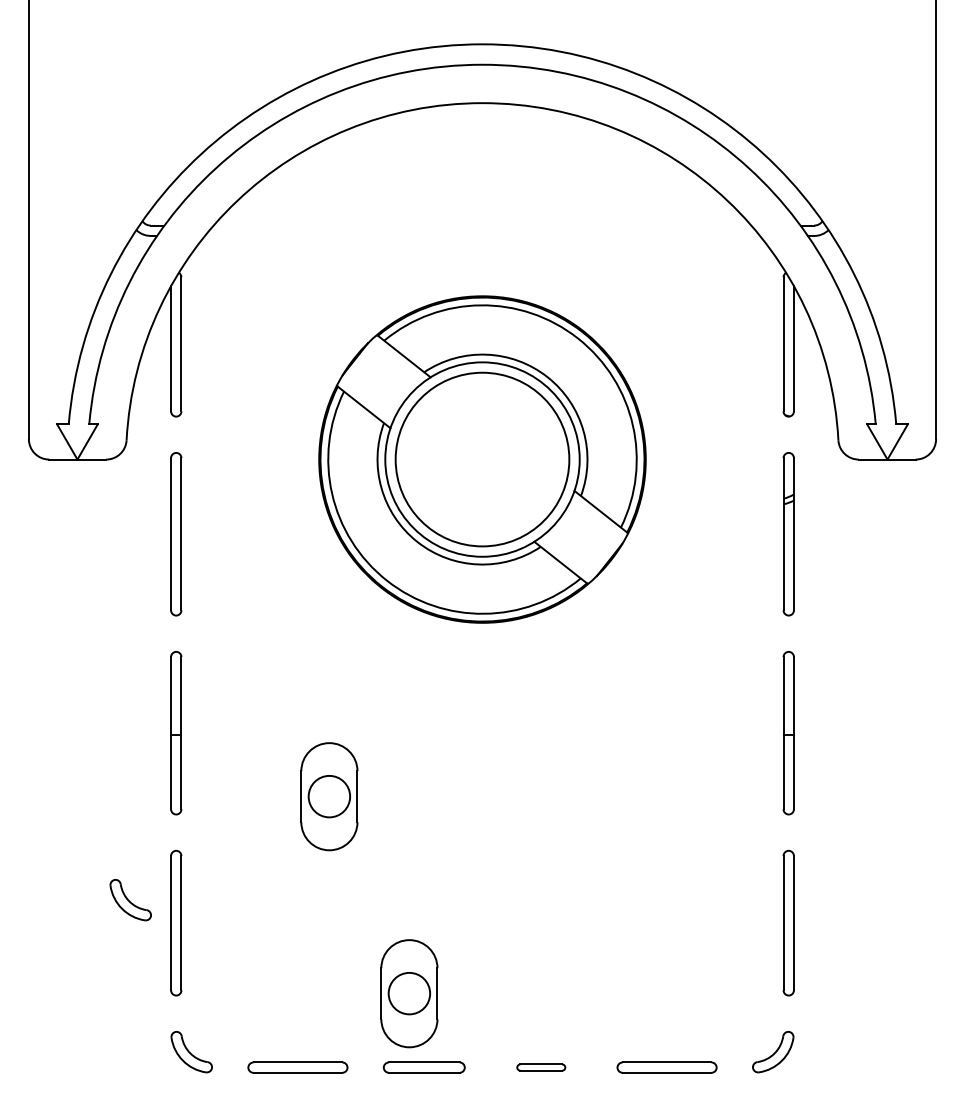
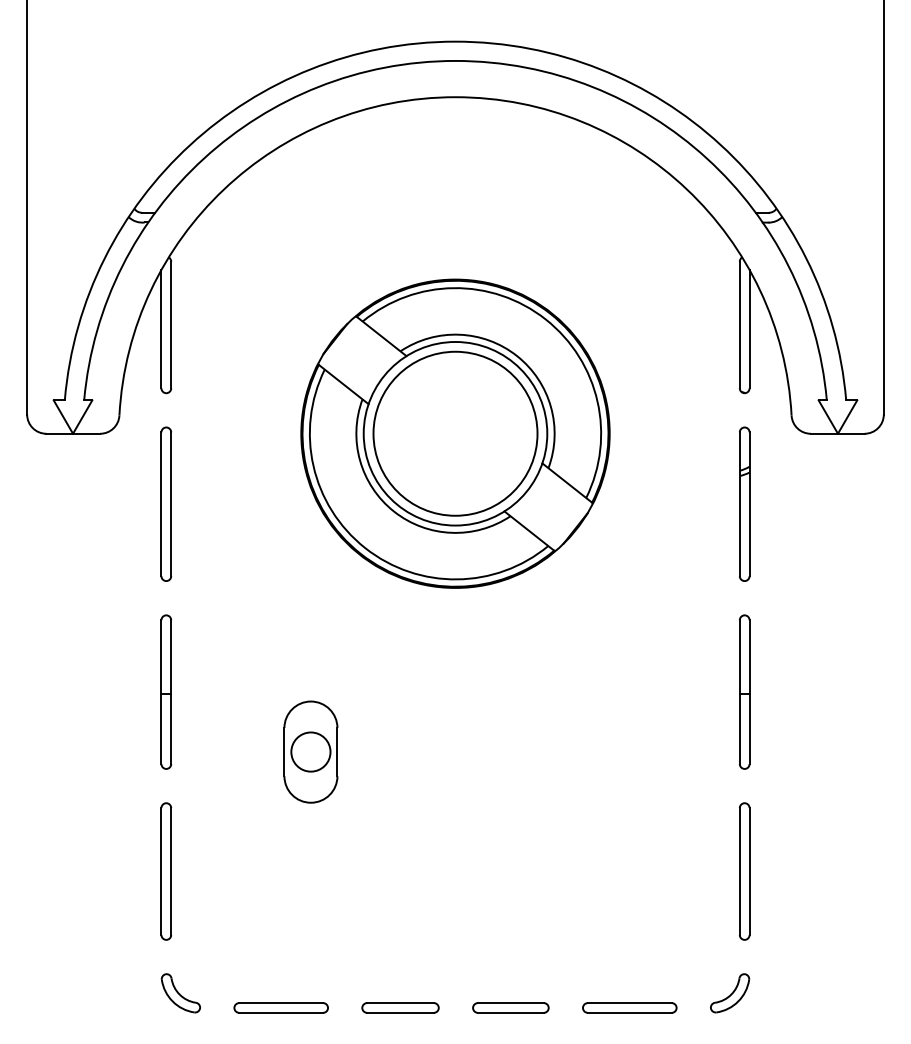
part: (130, 900) -> (123, 850), removed
part: (409, 993) -> (386, 937), removed
part: (541, 1067) -> (511, 1007), size x1.67

